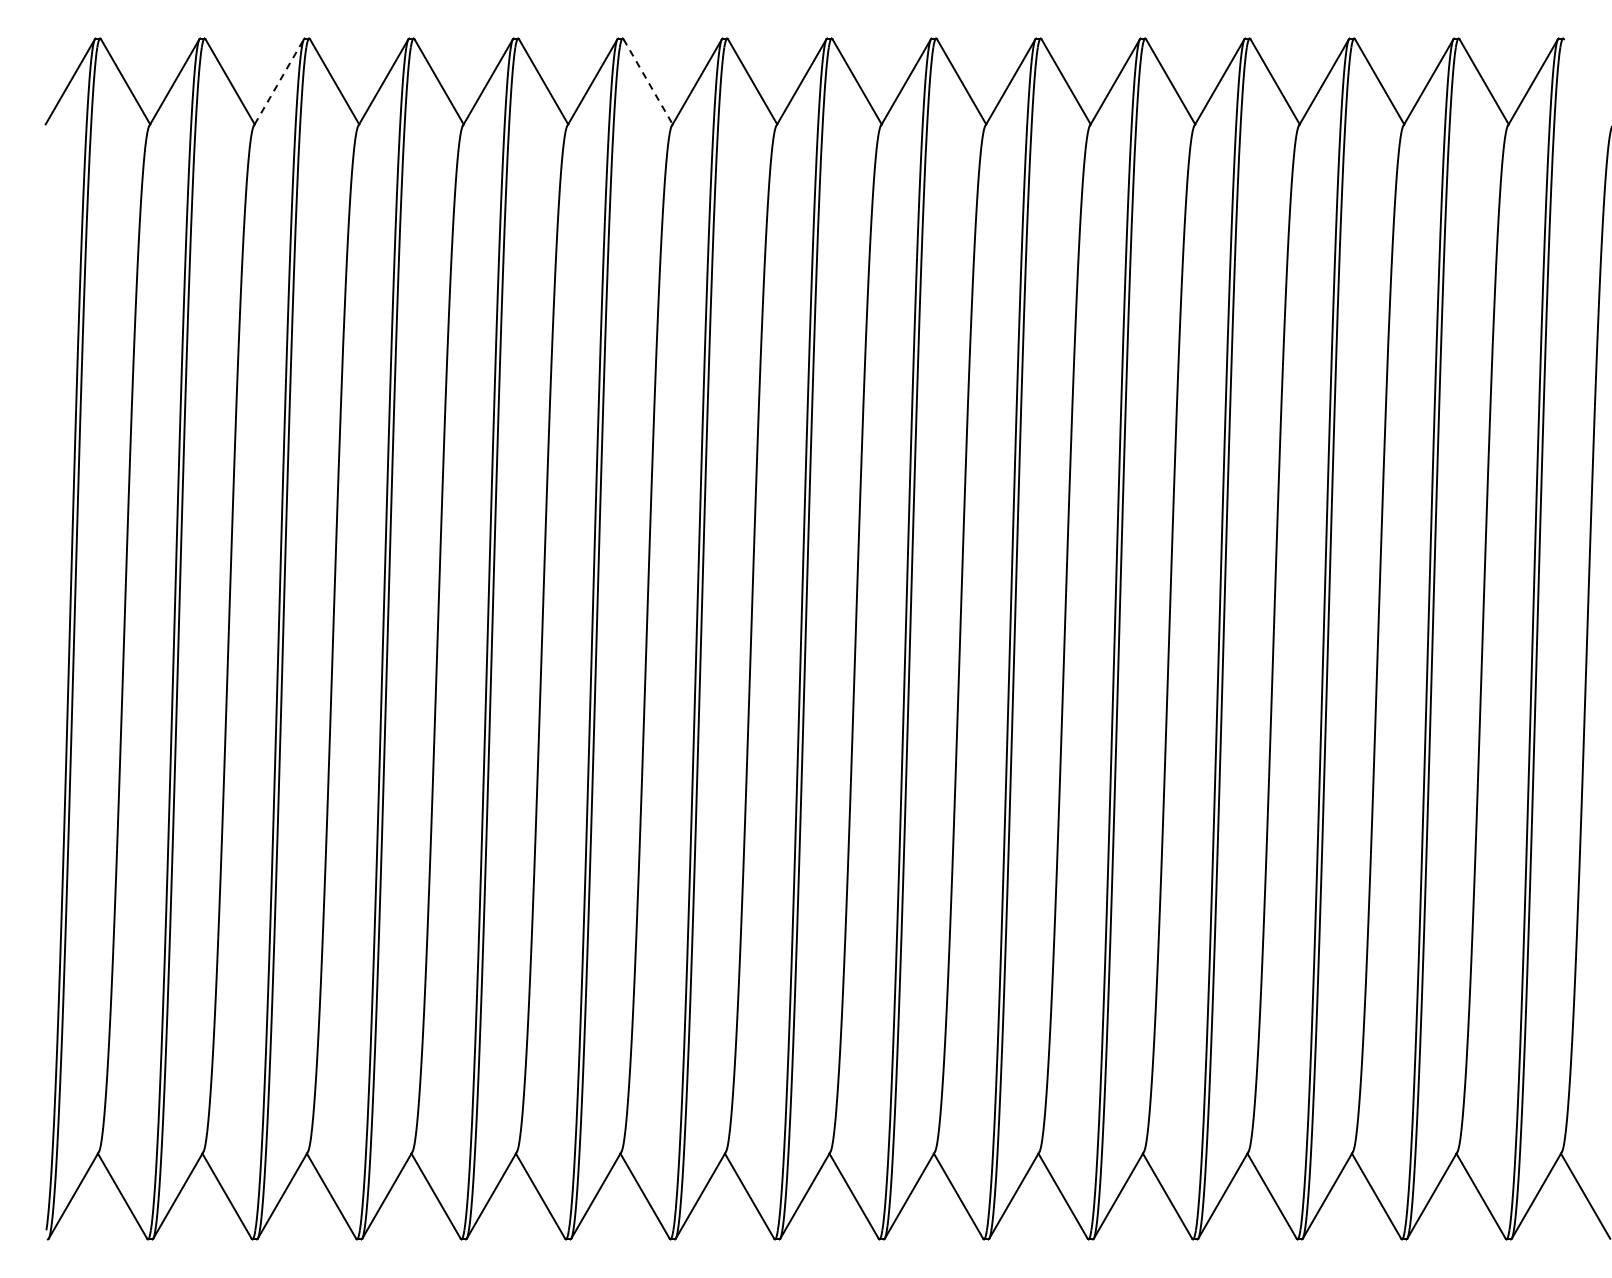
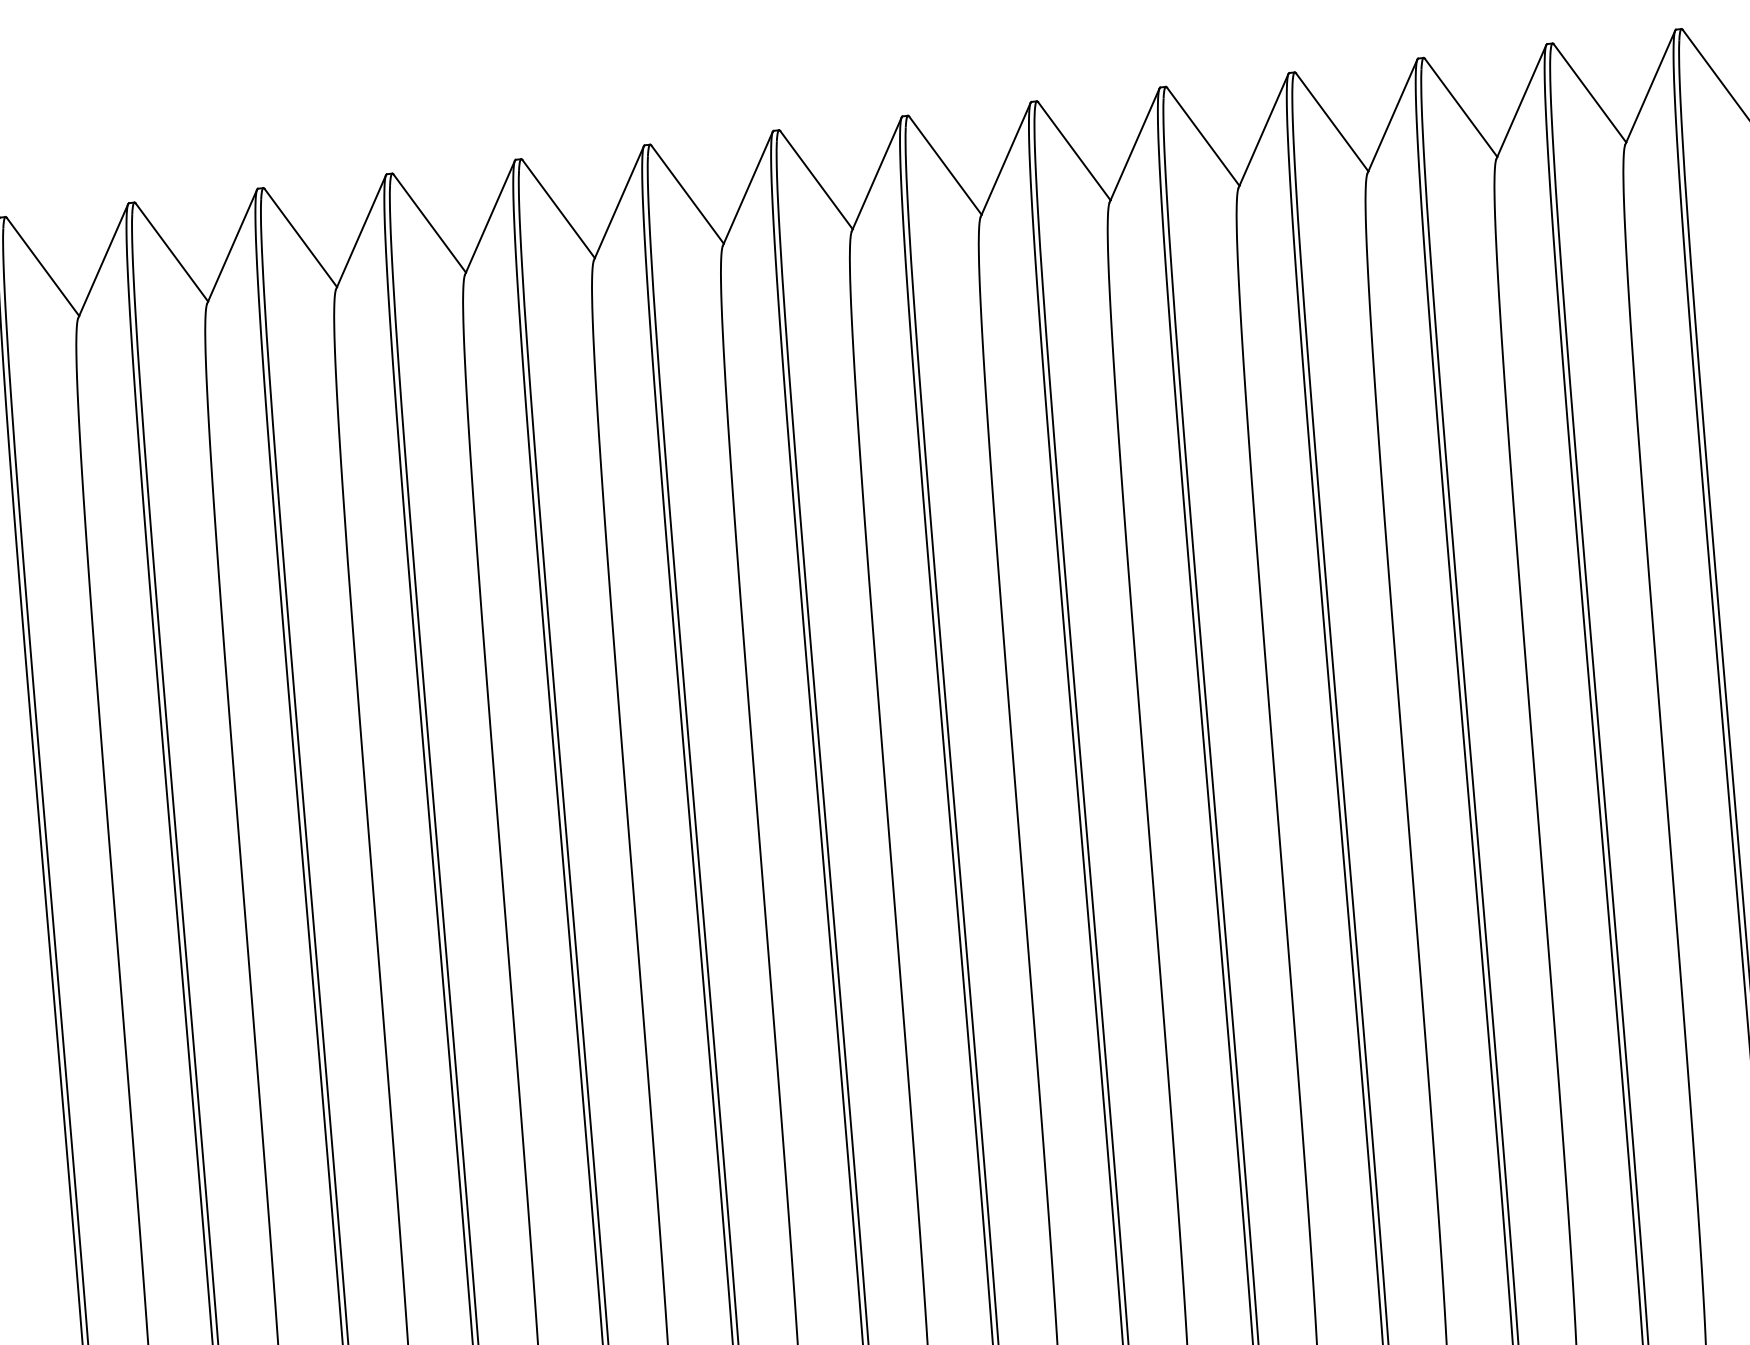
line: (279, 81) -> (232, 245), dashed -> solid
line: (648, 82) -> (688, 195), dashed -> solid

